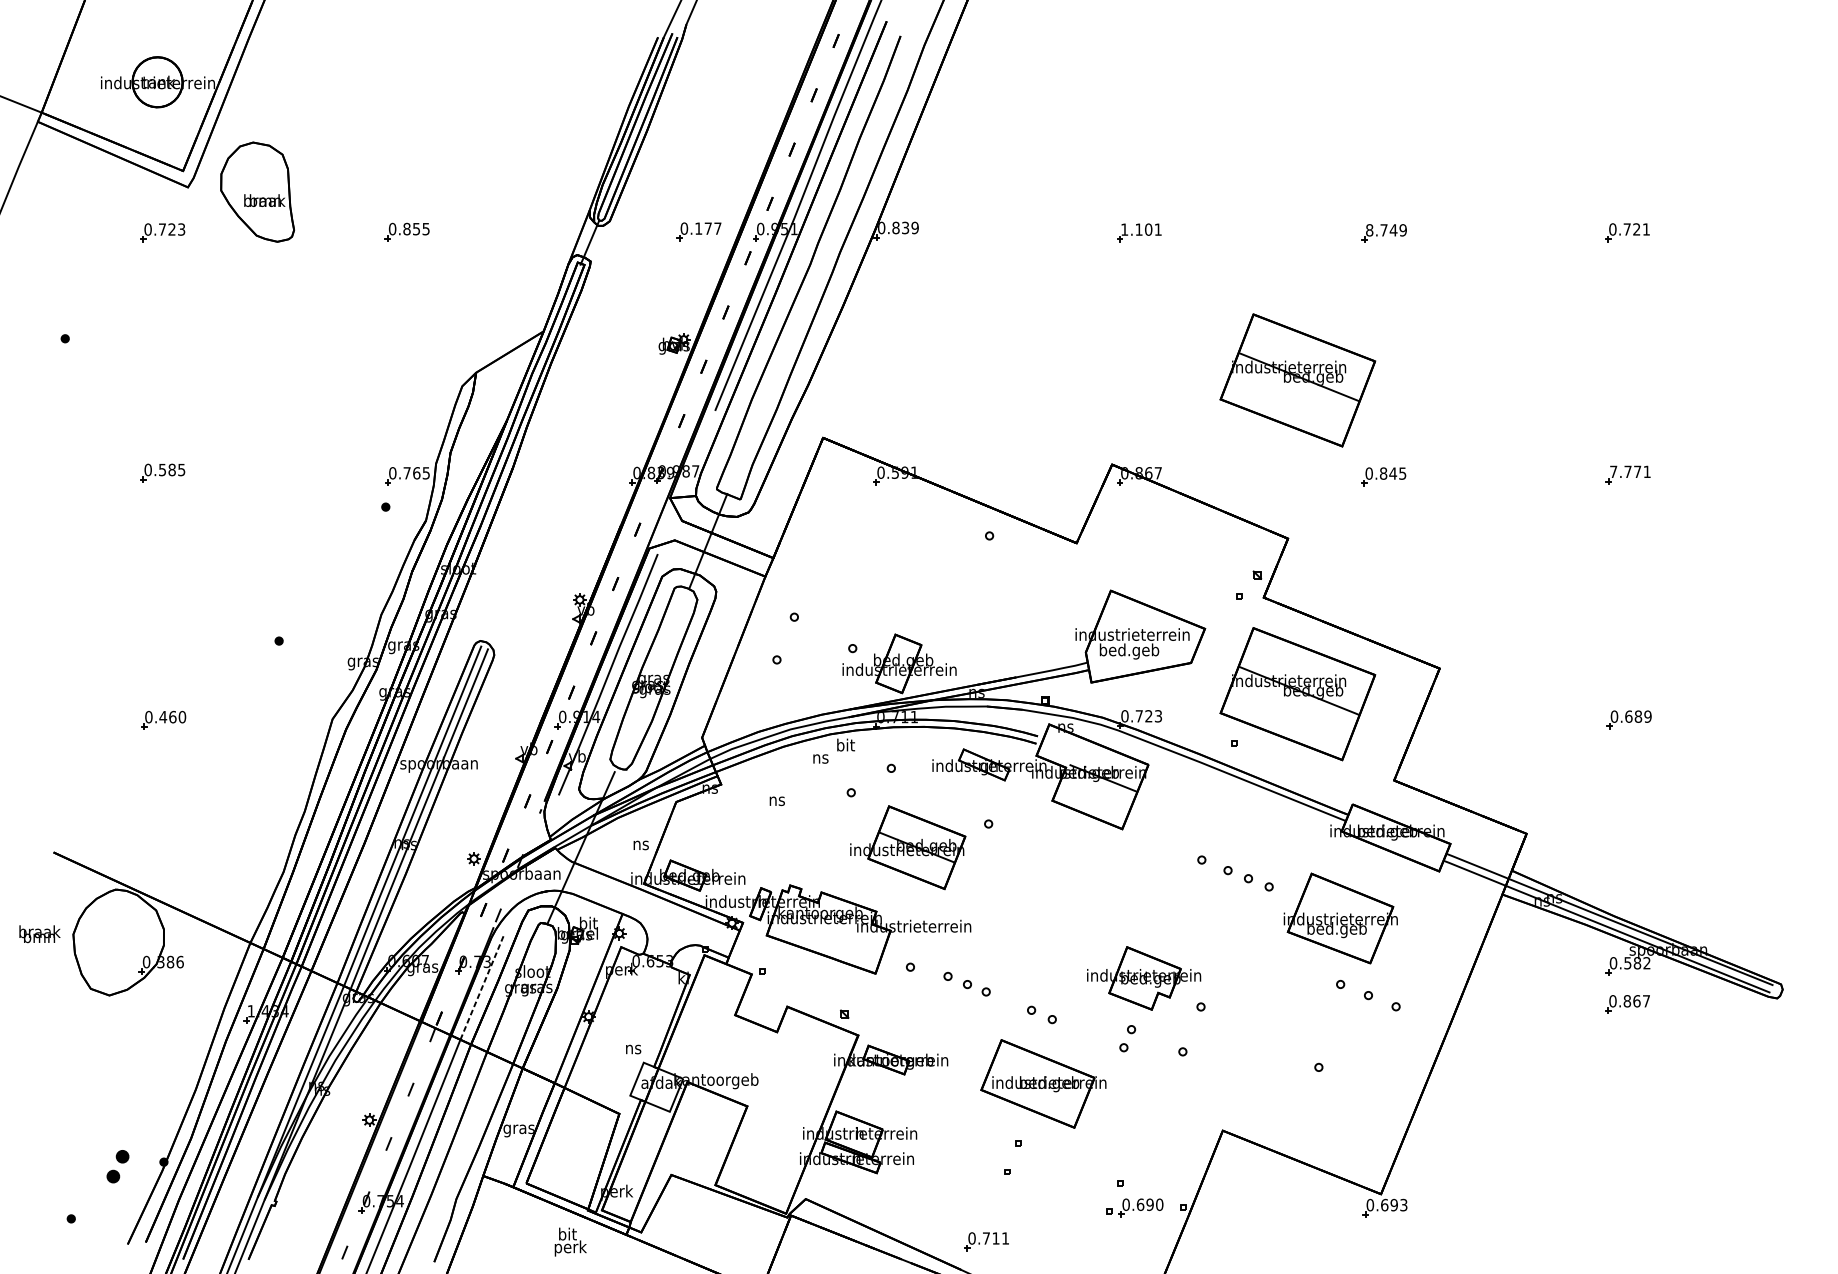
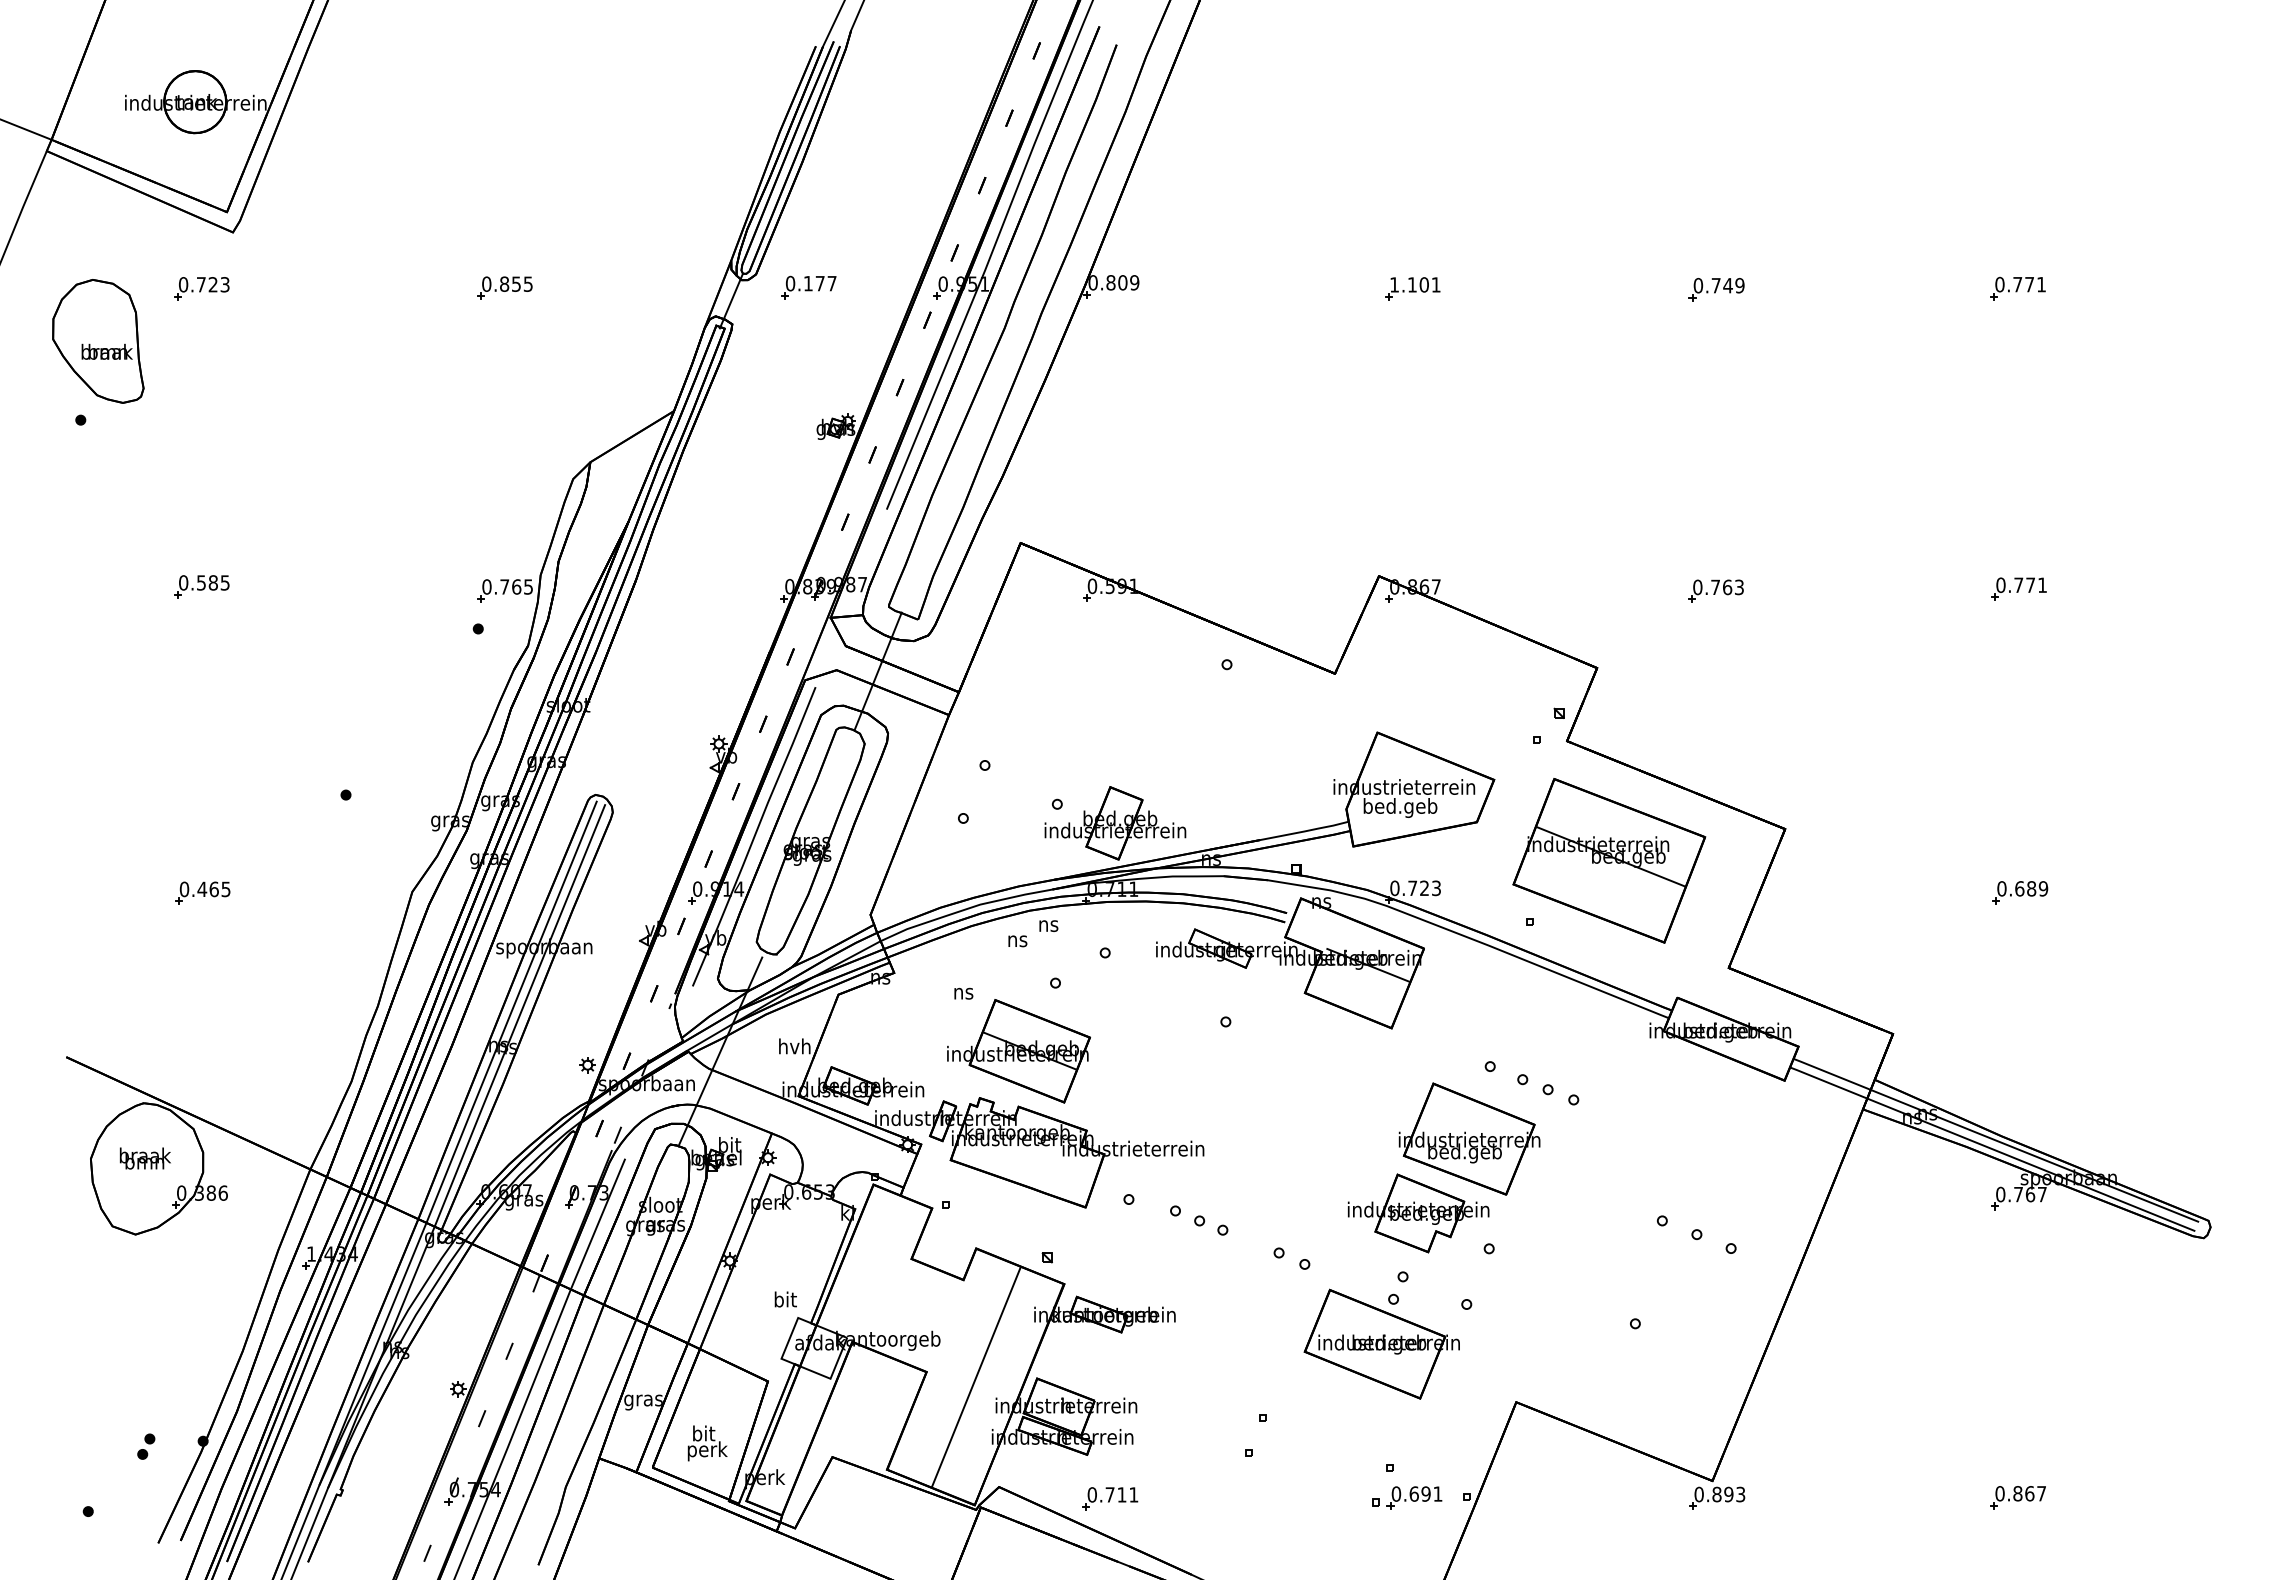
part: (257, 192) -> (98, 341), moved
text: (905, 227) -> (1122, 282), 0.839 -> 0.809
text: (1636, 229) -> (2029, 284), 0.721 -> 0.771
text: (1369, 230) -> (1698, 285), 8.749 -> 0.749
part: (698, 231) -> (808, 287), moved
part: (1298, 380) -> (1609, 471), removed
text: (1613, 471) -> (2000, 584), 7.771 -> 0.771
text: (1393, 473) -> (1727, 587), 0.845 -> 0.763
text: (181, 717) -> (225, 889), 0.460 -> 0.465
text: (846, 745) -> (1049, 924), bit -> ns
text: (640, 843) -> (794, 1046), ns -> hvh
part: (907, 847) -> (1018, 1051), moved
part: (1340, 918) -> (1469, 1138), moved
text: (39, 934) -> (144, 1158), moved
text: (1637, 963) -> (2030, 1194), 0.582 -> 0.767
line: (482, 987) -> (598, 1224), dashed -> solid
part: (1627, 1004) -> (2017, 1497), moved
text: (633, 1047) -> (785, 1299), ns -> bit
part: (1043, 1083) -> (1381, 1343), moved
line: (787, 1109) -> (976, 1376), added
part: (118, 1166) -> (146, 1446), size x0.62
text: (1159, 1204) -> (1437, 1493), 0.690 -> 0.691
text: (1384, 1205) -> (1716, 1494), 0.693 -> 0.893
part: (986, 1241) -> (1110, 1498), moved
text: (570, 1242) -> (707, 1443), moved

